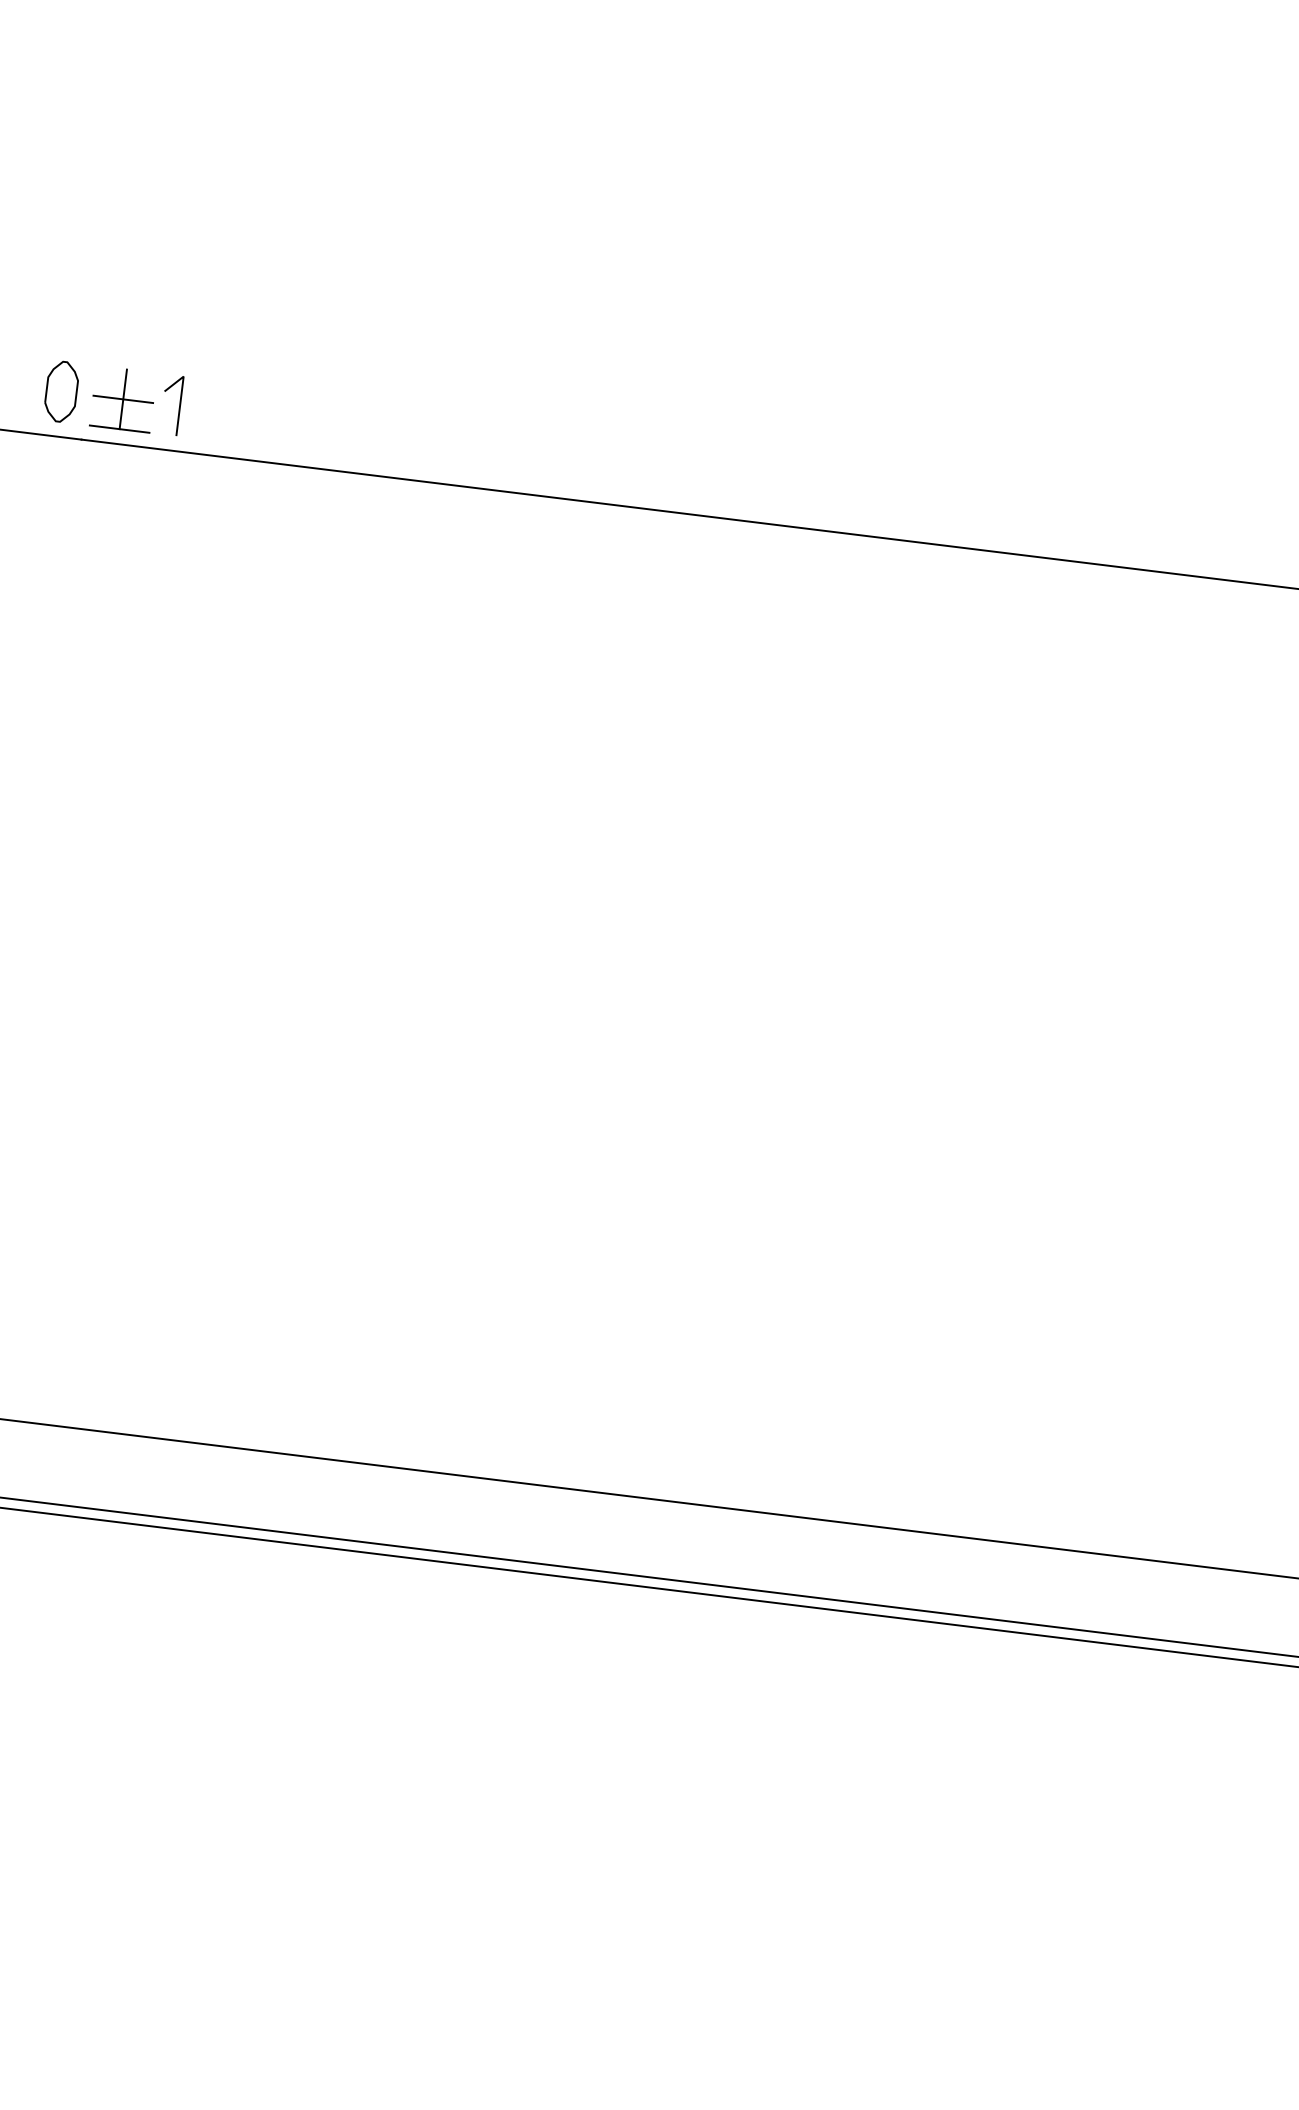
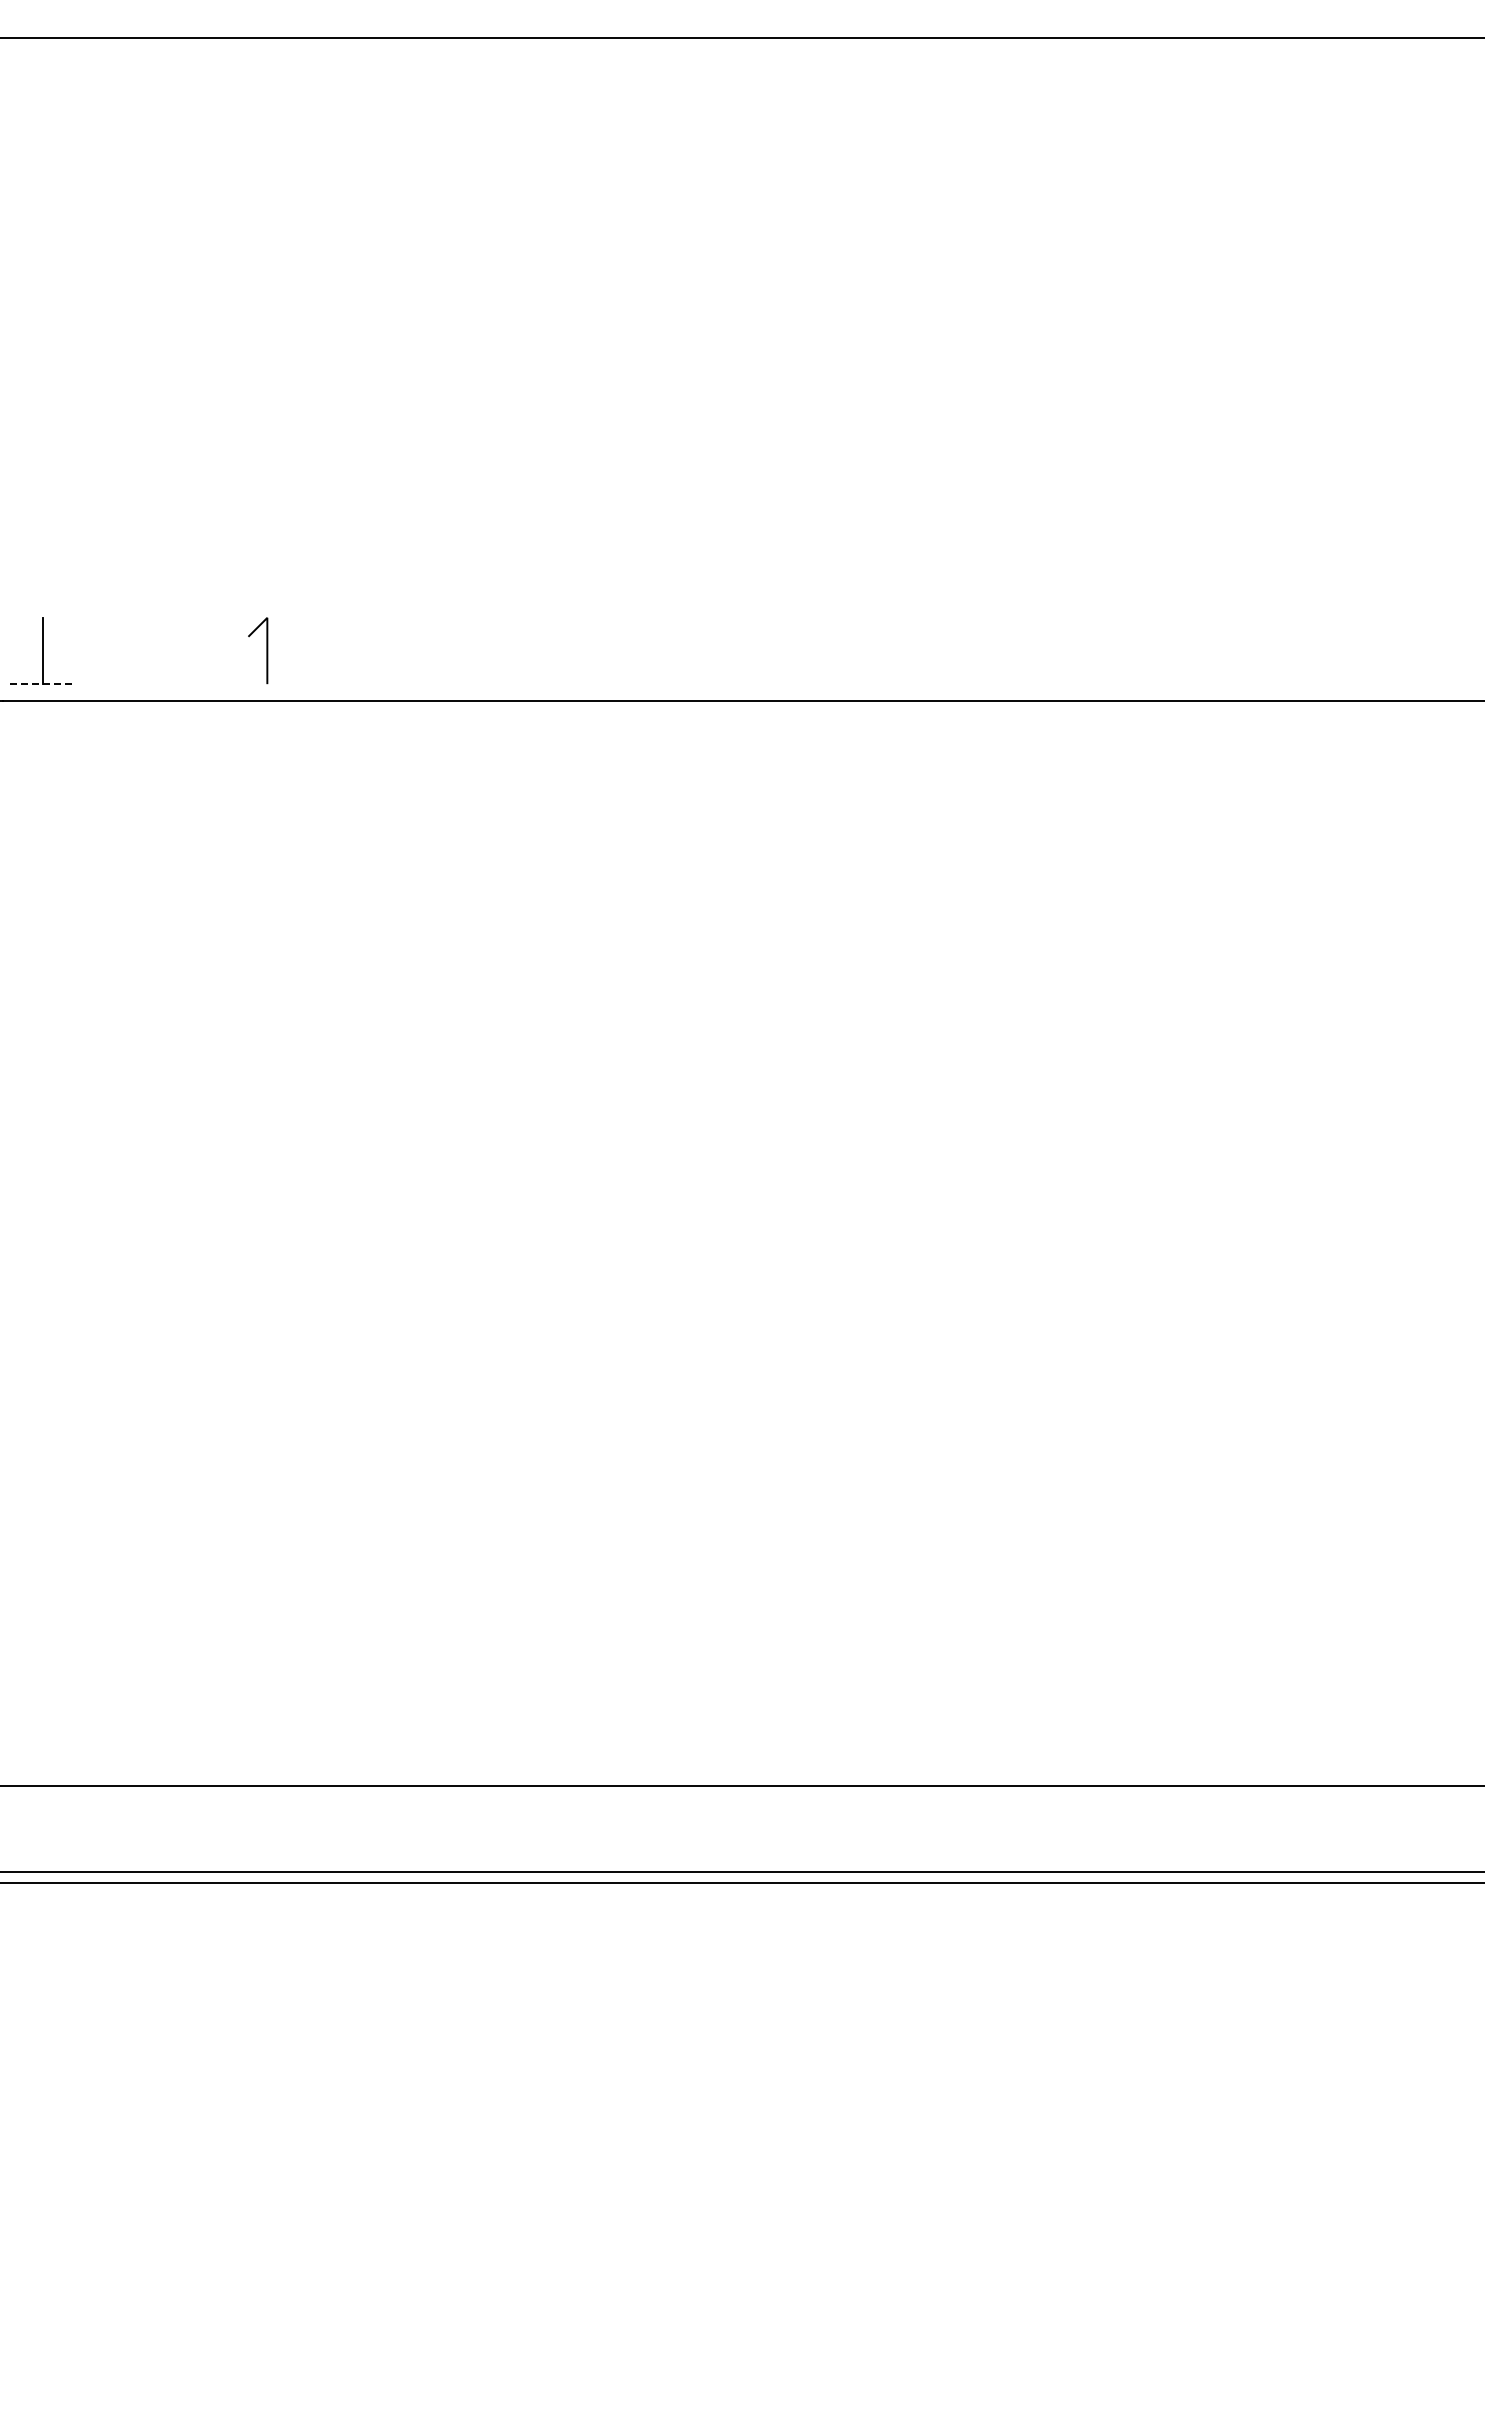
line: (123, 399) -> (43, 651), removed
line: (179, 405) -> (266, 650), moved
line: (119, 429) -> (43, 684), solid -> dashed

